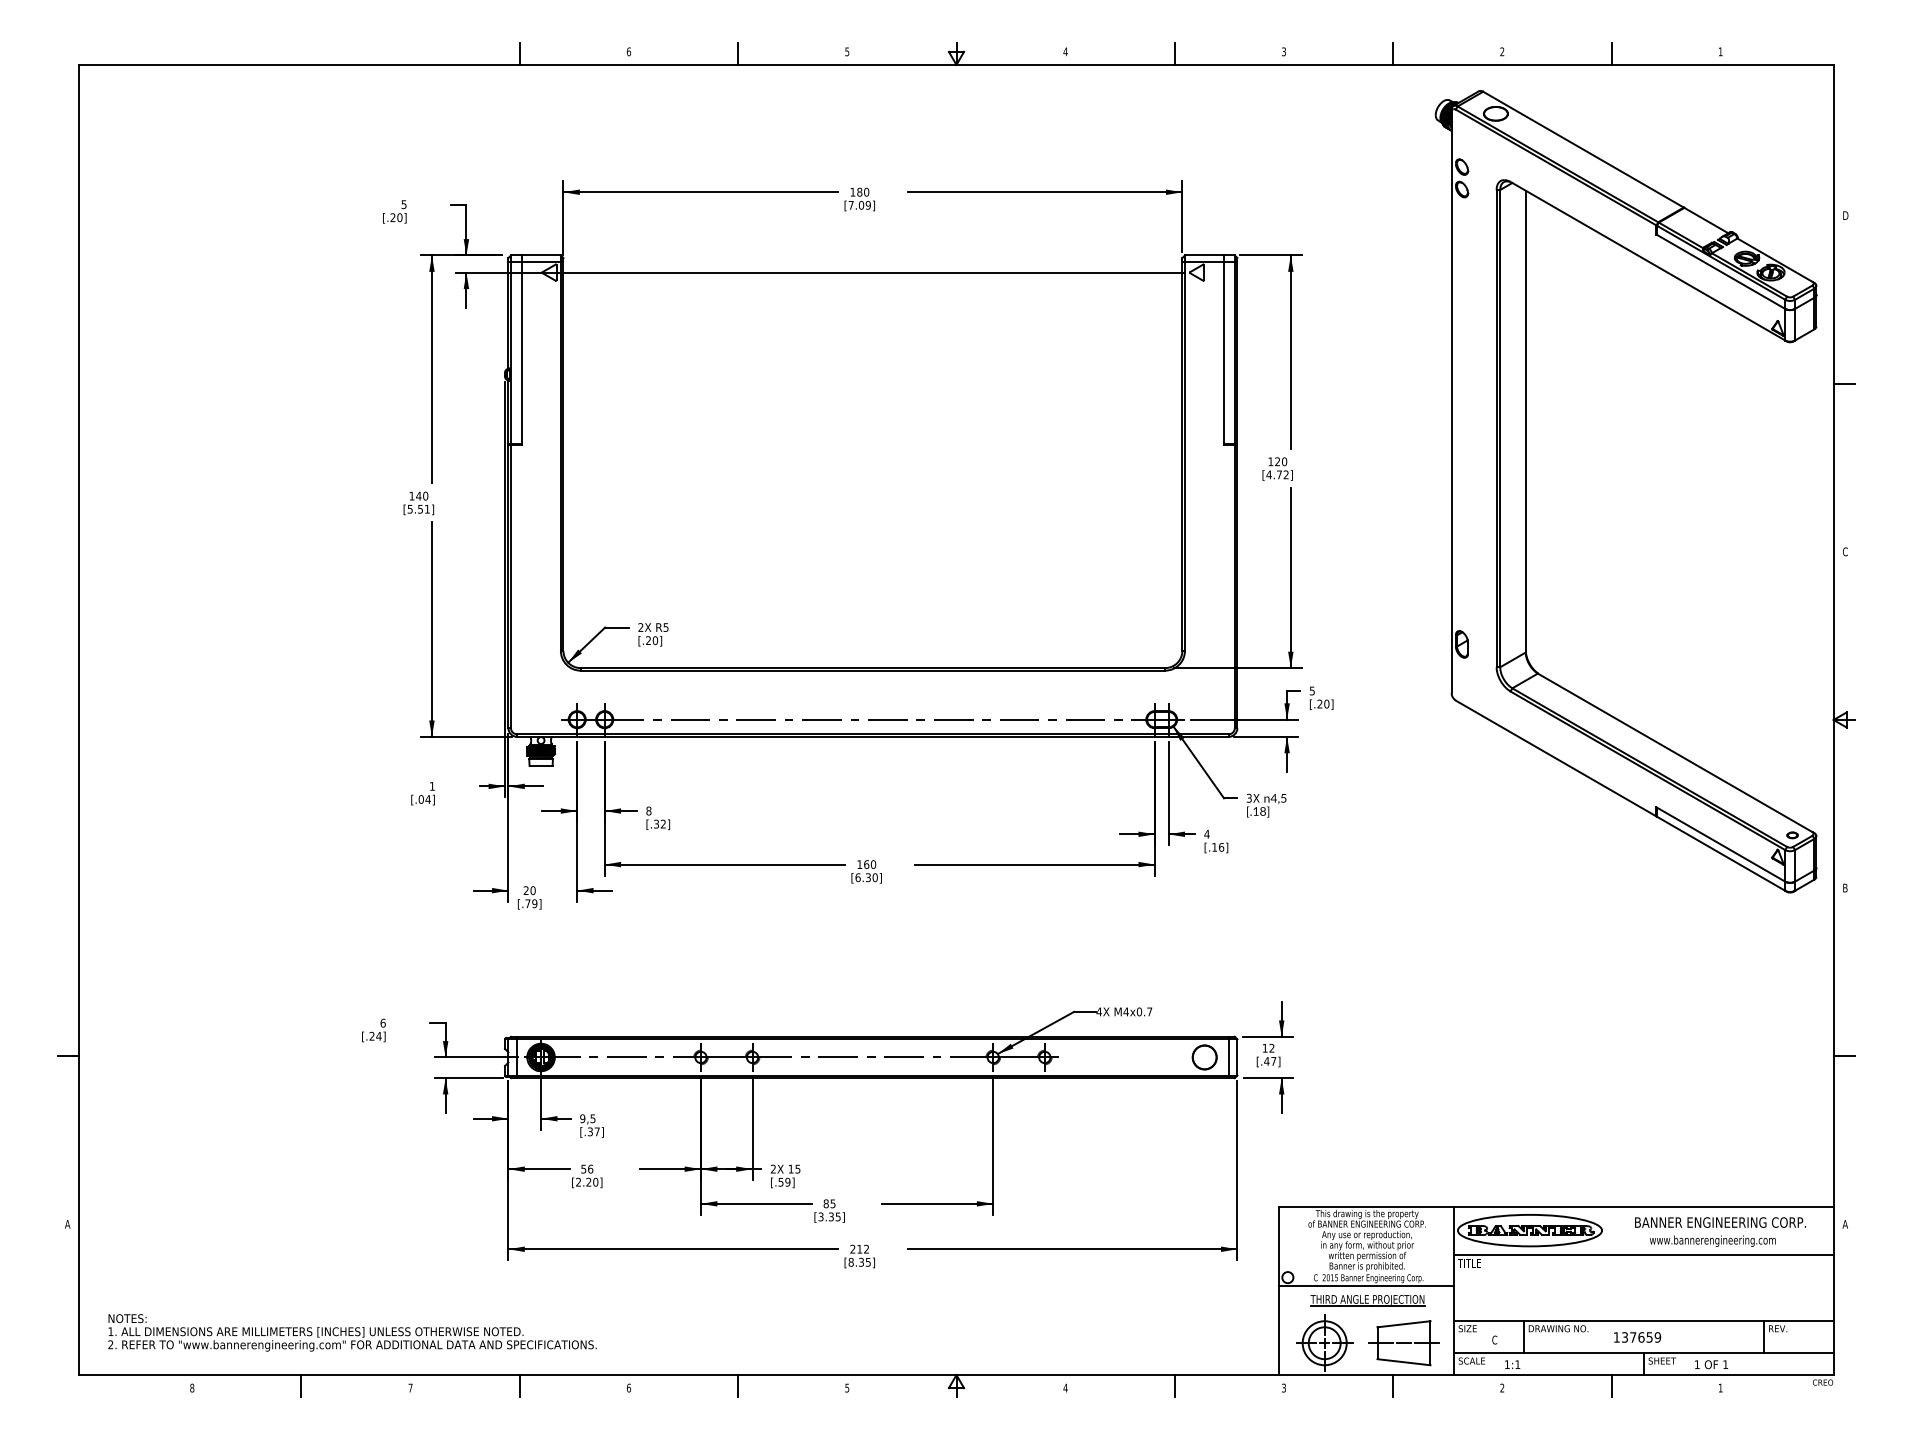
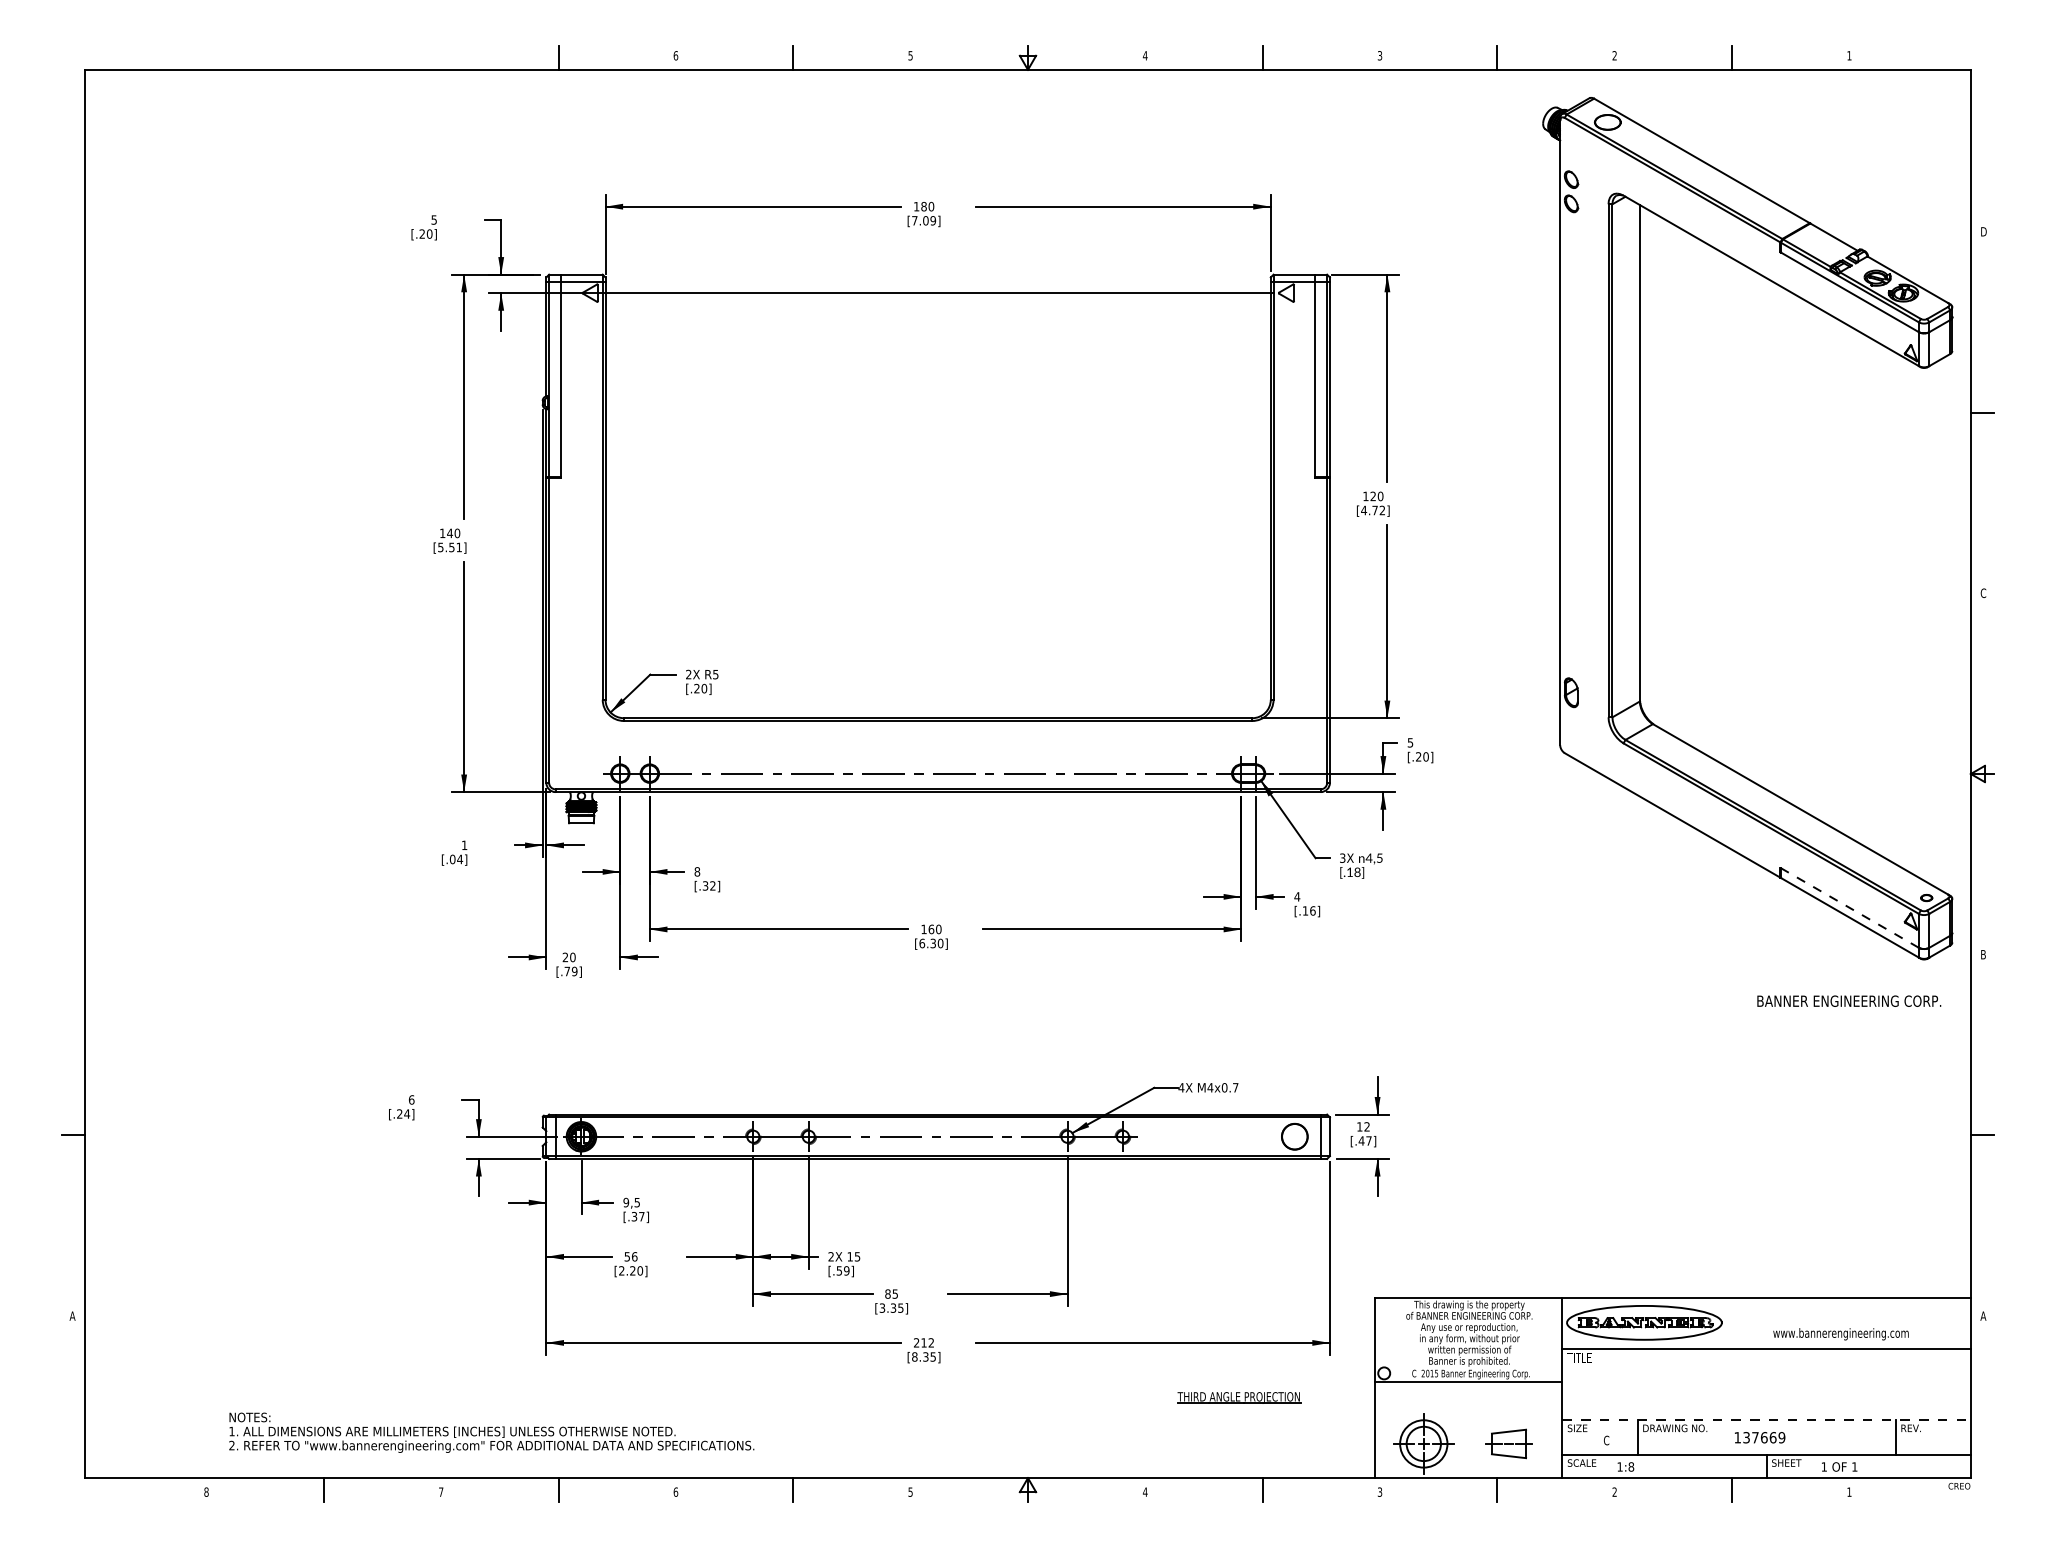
line: (1720, 844) -> (1849, 907), solid -> dashed
text: (1720, 1221) -> (1849, 1000), moved
part: (1368, 1300) -> (1239, 1397), moved
line: (1644, 1320) -> (1767, 1419), solid -> dashed
text: (352, 1332) -> (491, 1432), moved
text: (1649, 1337) -> (1772, 1437), 137659 -> 137669
part: (1403, 1342) -> (1508, 1443), size x0.6
text: (1517, 1364) -> (1631, 1466), 1:1 -> 1:8

